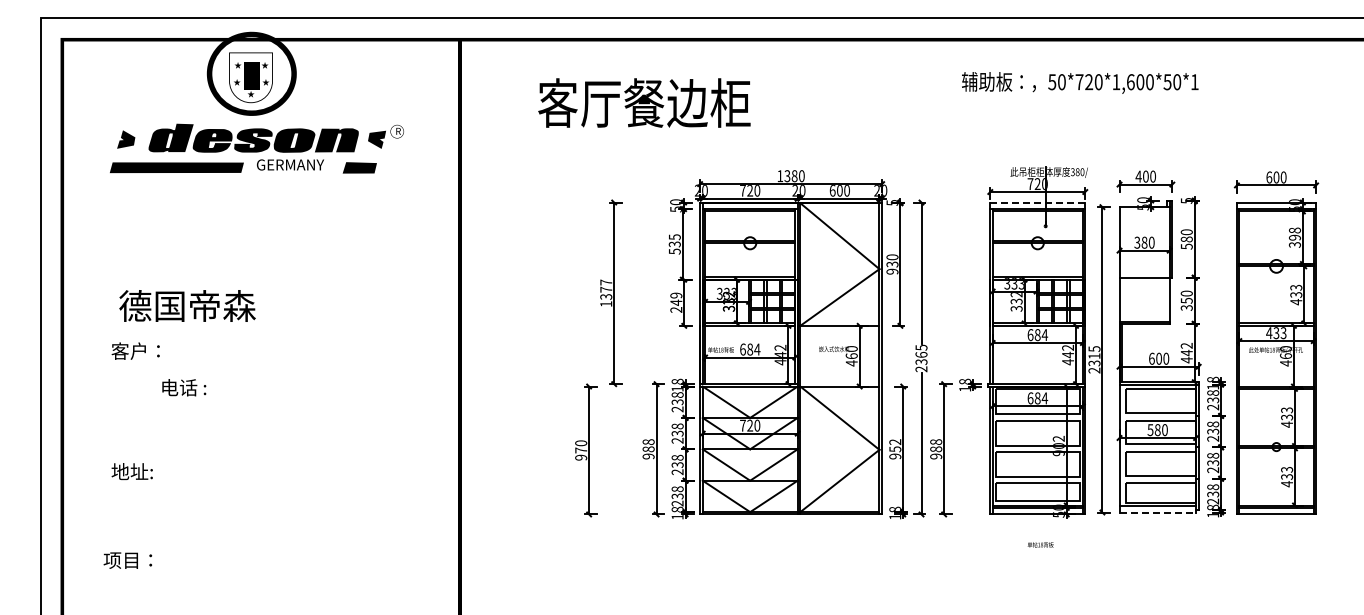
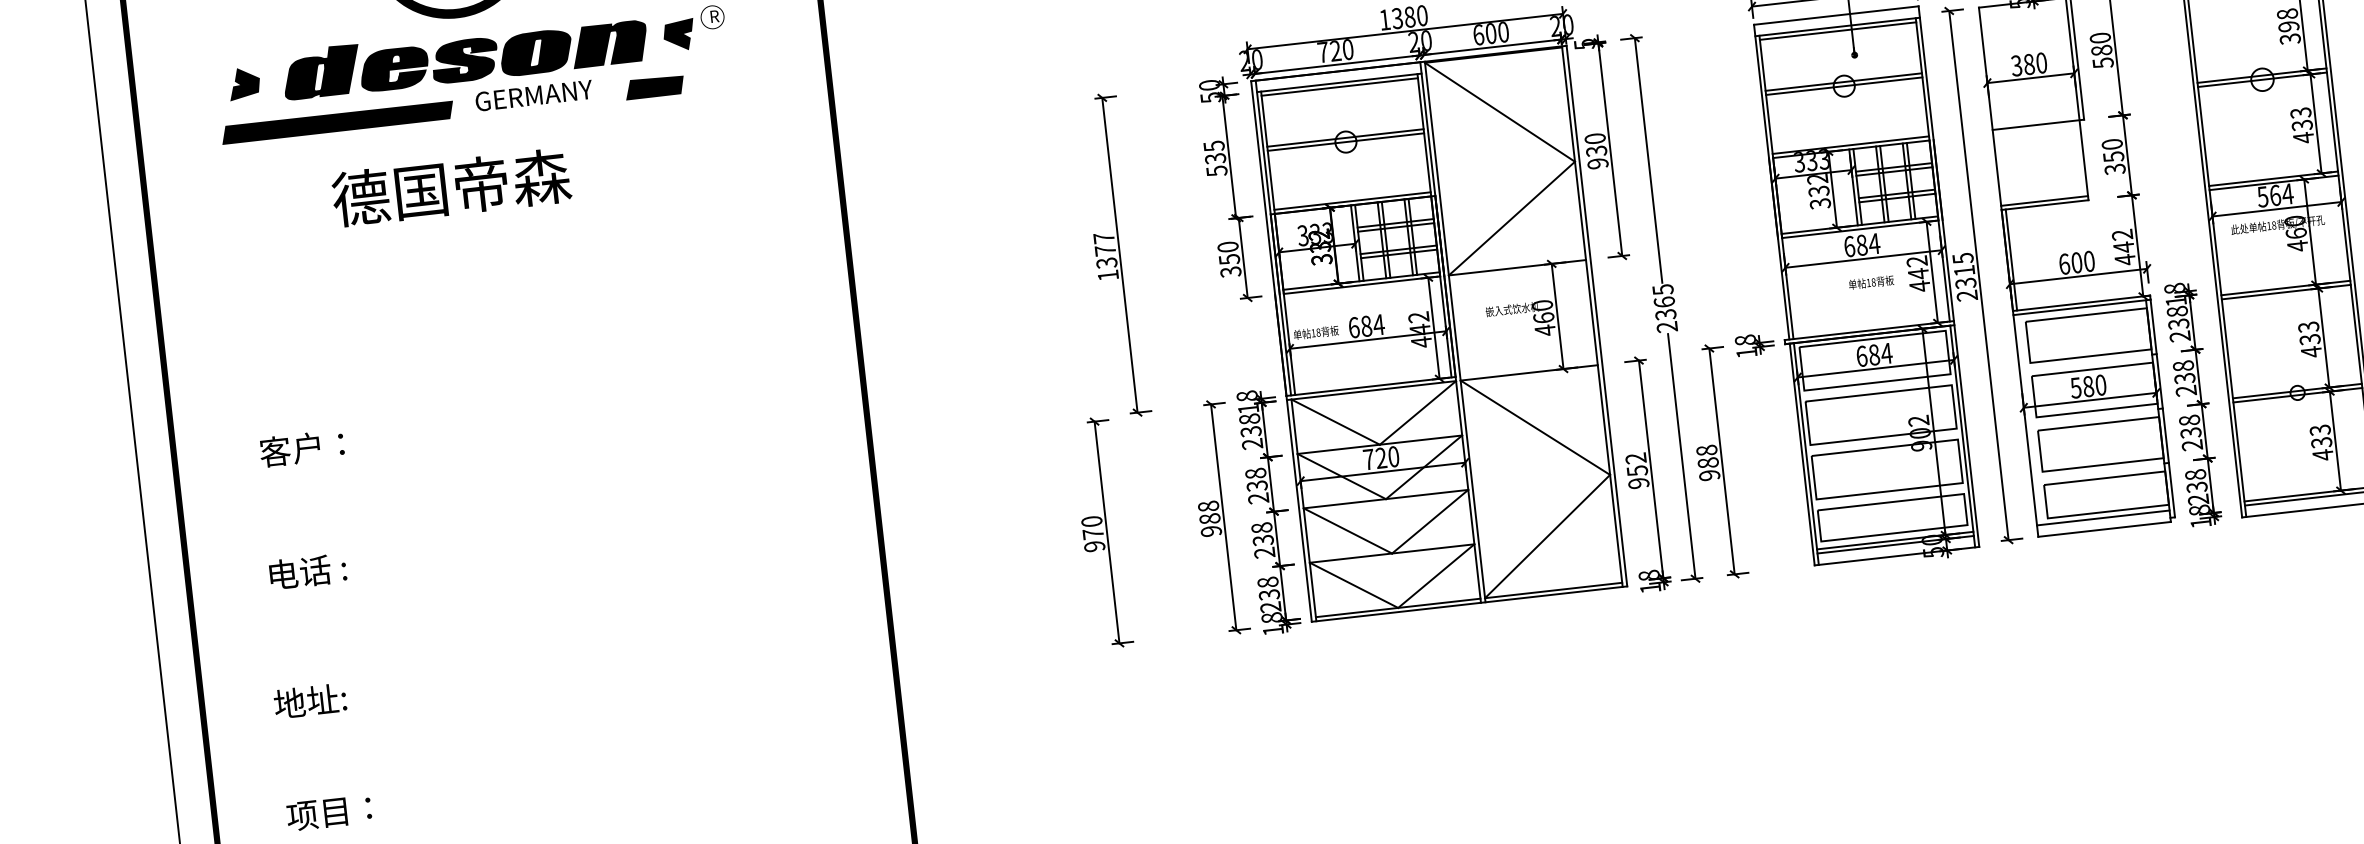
line: (1038, 202) -> (1837, 15), dashed -> solid
text: (676, 302) -> (1229, 259), 249 -> 350
text: (187, 305) -> (451, 186), moved
text: (1276, 333) -> (2275, 196), 433 -> 564
text: (184, 387) -> (308, 571), moved
text: (131, 471) -> (308, 700), moved
line: (1158, 512) -> (2105, 529), dashed -> solid
text: (1040, 544) -> (1871, 281), moved

